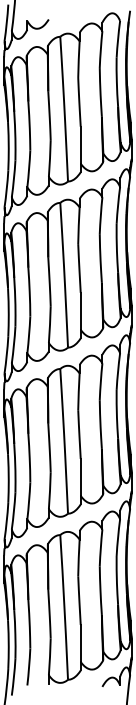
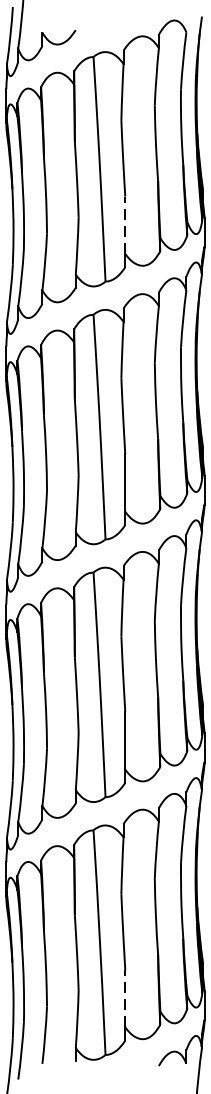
line: (80, 144) -> (124, 224), solid -> dashed
line: (80, 642) -> (124, 997), solid -> dashed

